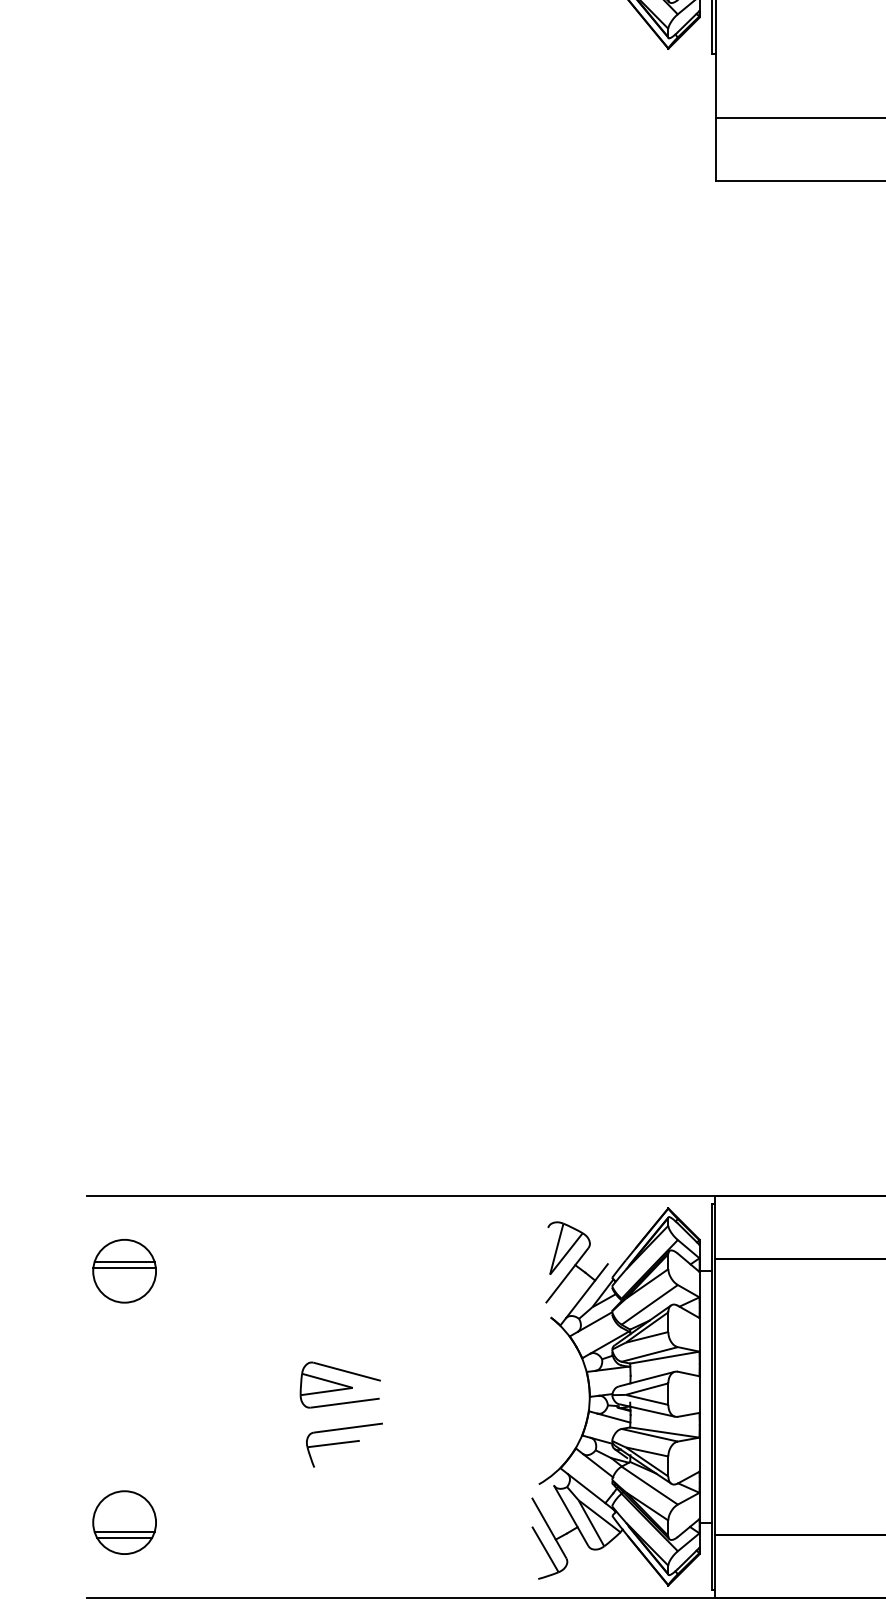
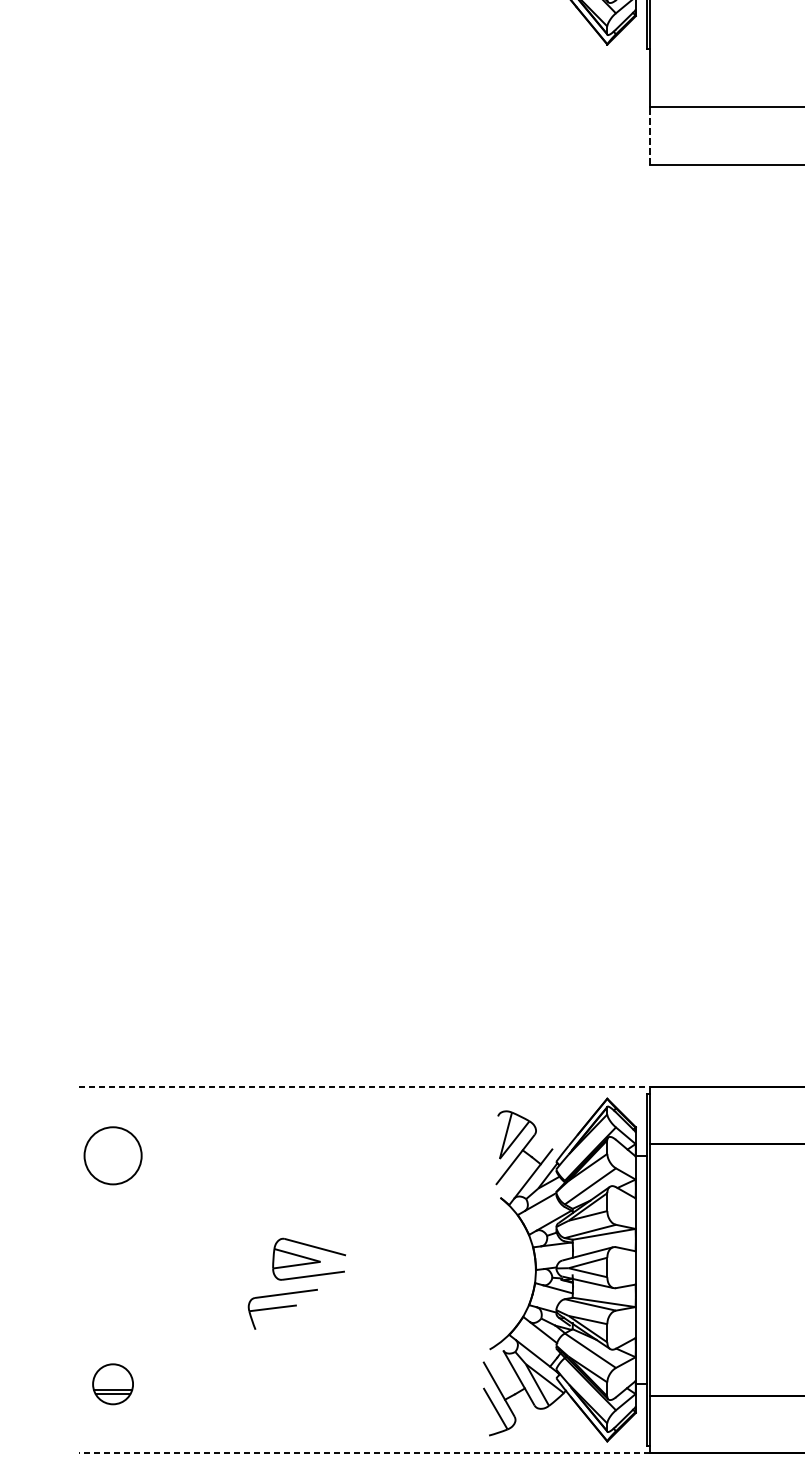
line: (715, 148) -> (650, 135), solid -> dashed
line: (401, 1195) -> (364, 1086), solid -> dashed
line: (124, 1261) -> (112, 1146), removed
line: (124, 1268) -> (112, 1153), removed
part: (344, 1444) -> (282, 1308), moved
part: (124, 1522) -> (112, 1384), size x0.7
line: (400, 1598) -> (363, 1453), solid -> dashed

